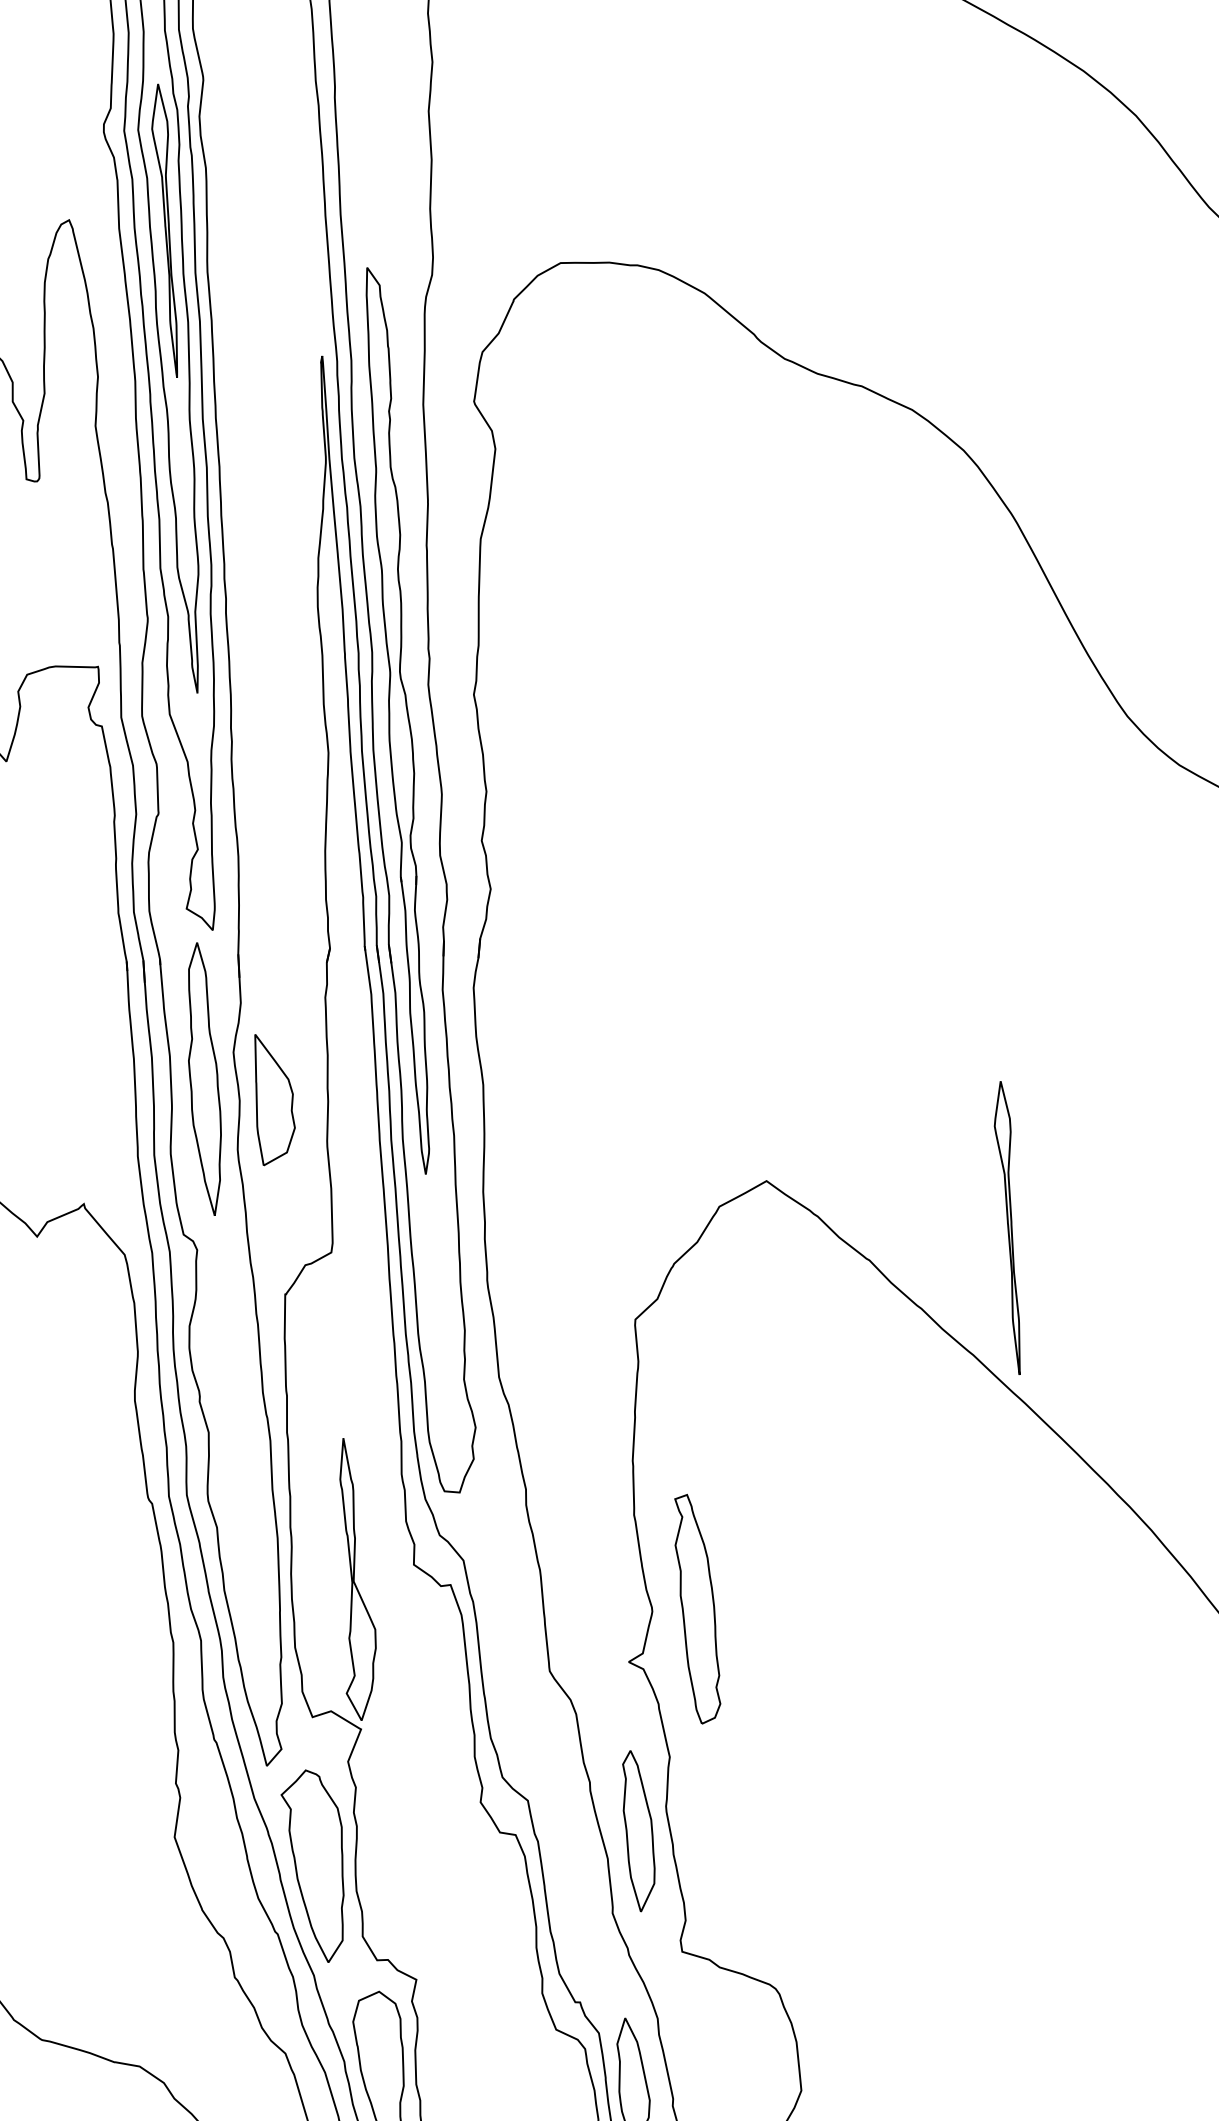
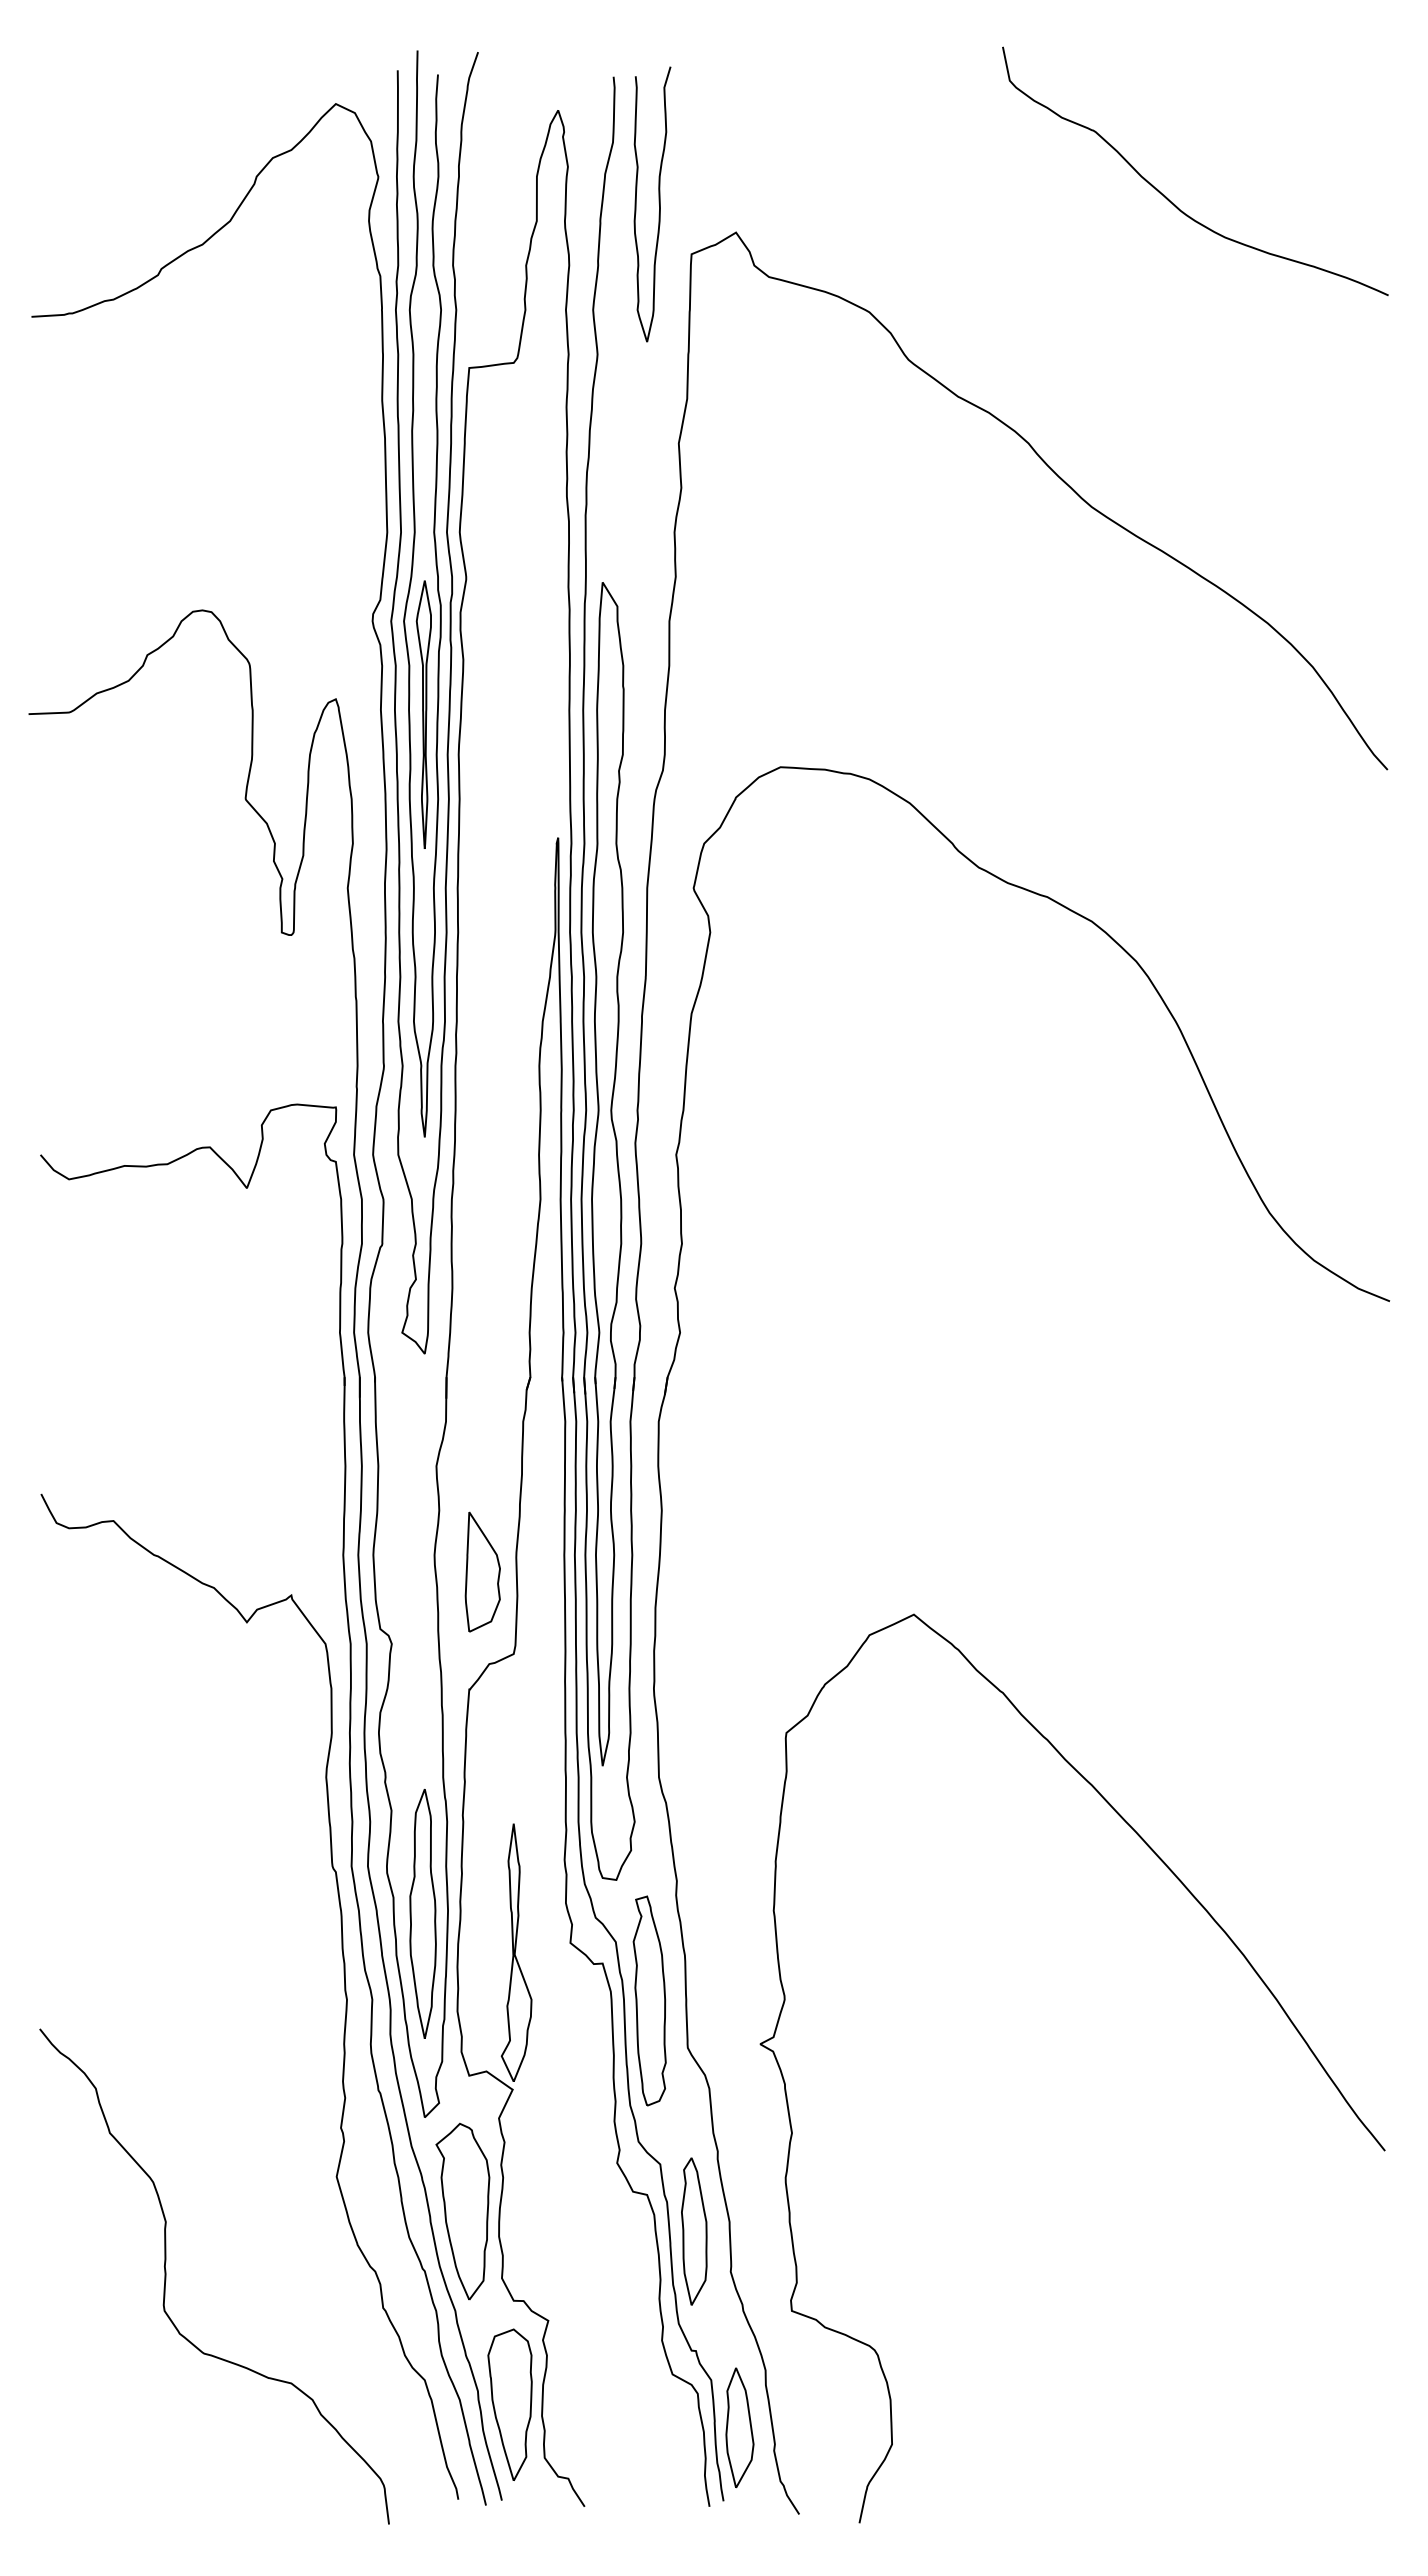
part: (400, 721) -> (607, 1174), size x1.43
part: (203, 1078) -> (422, 1913), moved
part: (273, 1098) -> (482, 1571), moved
part: (1008, 1227) -> (1131, 1671), removed
part: (697, 1608) -> (649, 2000), moved
part: (638, 1830) -> (694, 2231), moved

